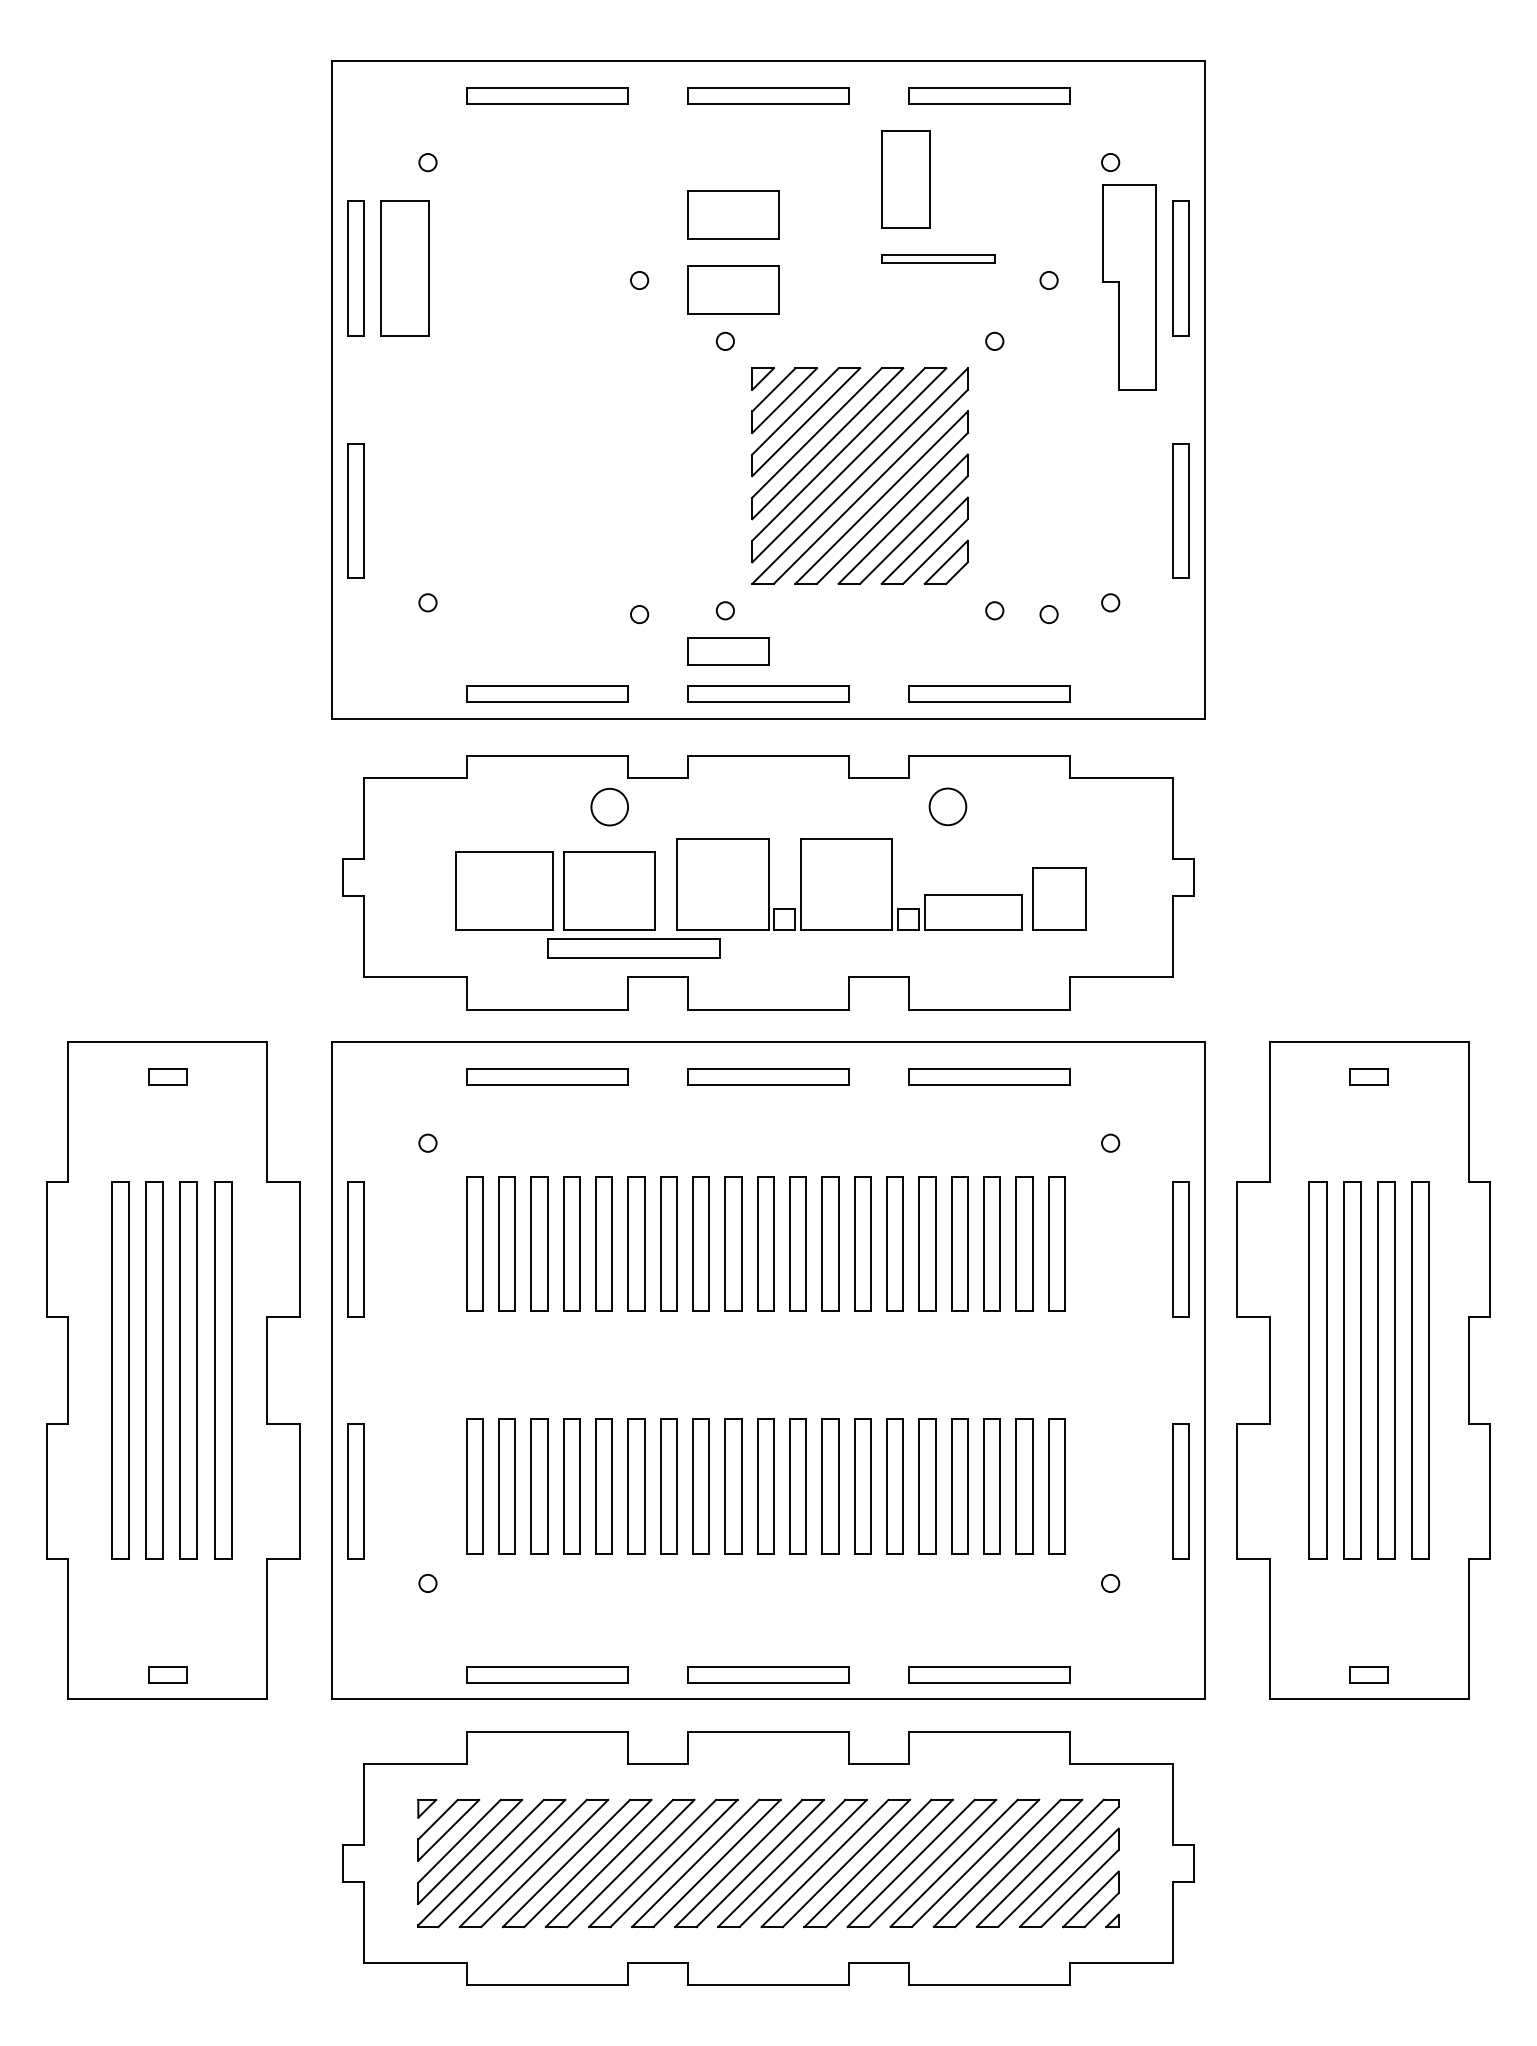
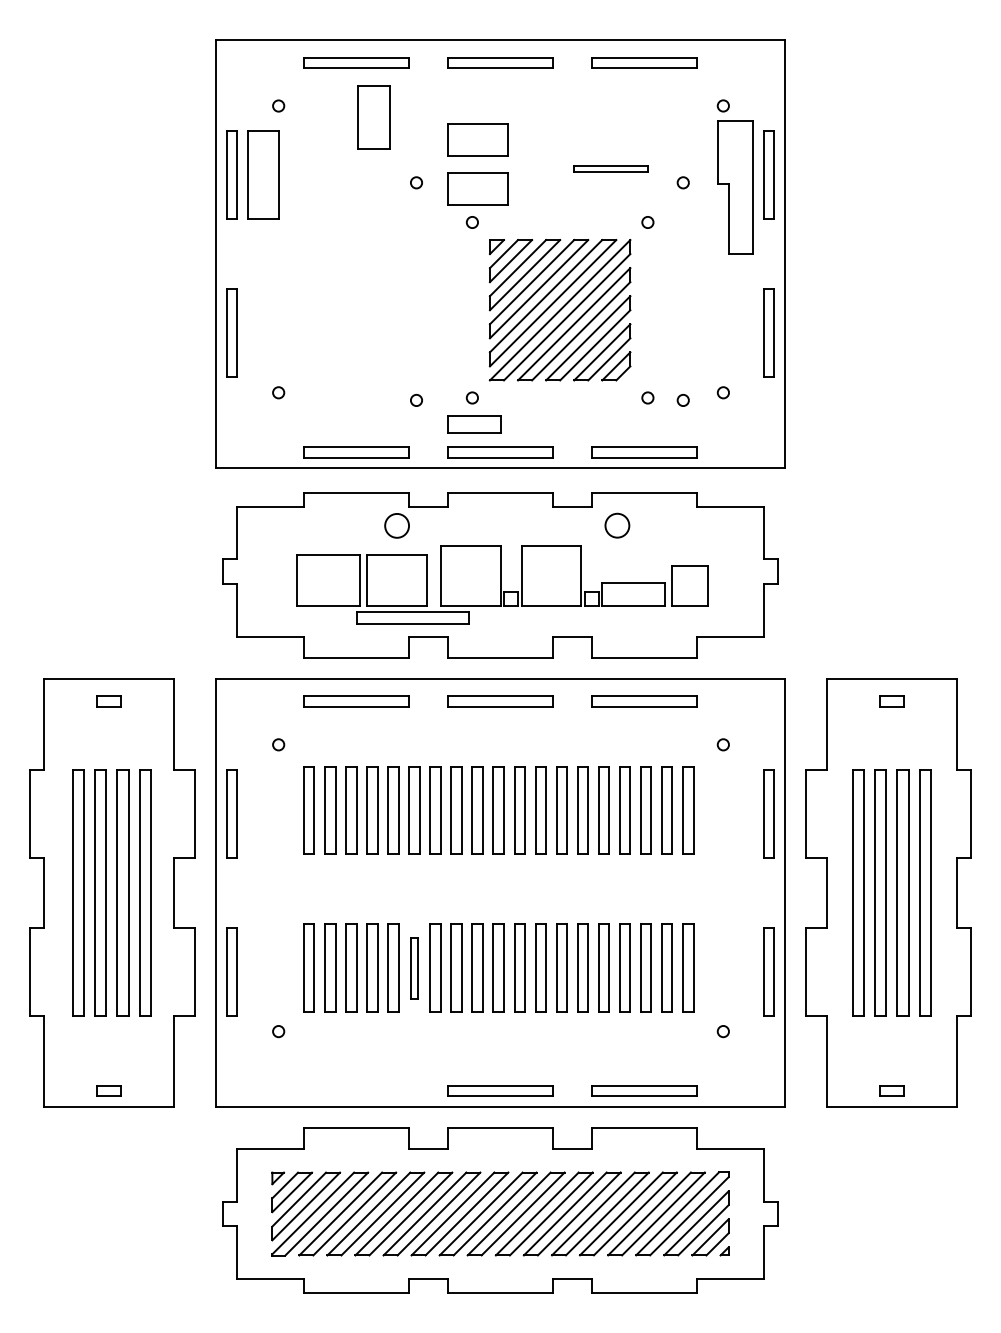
part: (905, 180) -> (373, 117), moved
part: (636, 1485) -> (414, 967), size x0.7
part: (547, 1673) -> (356, 1090), removed

